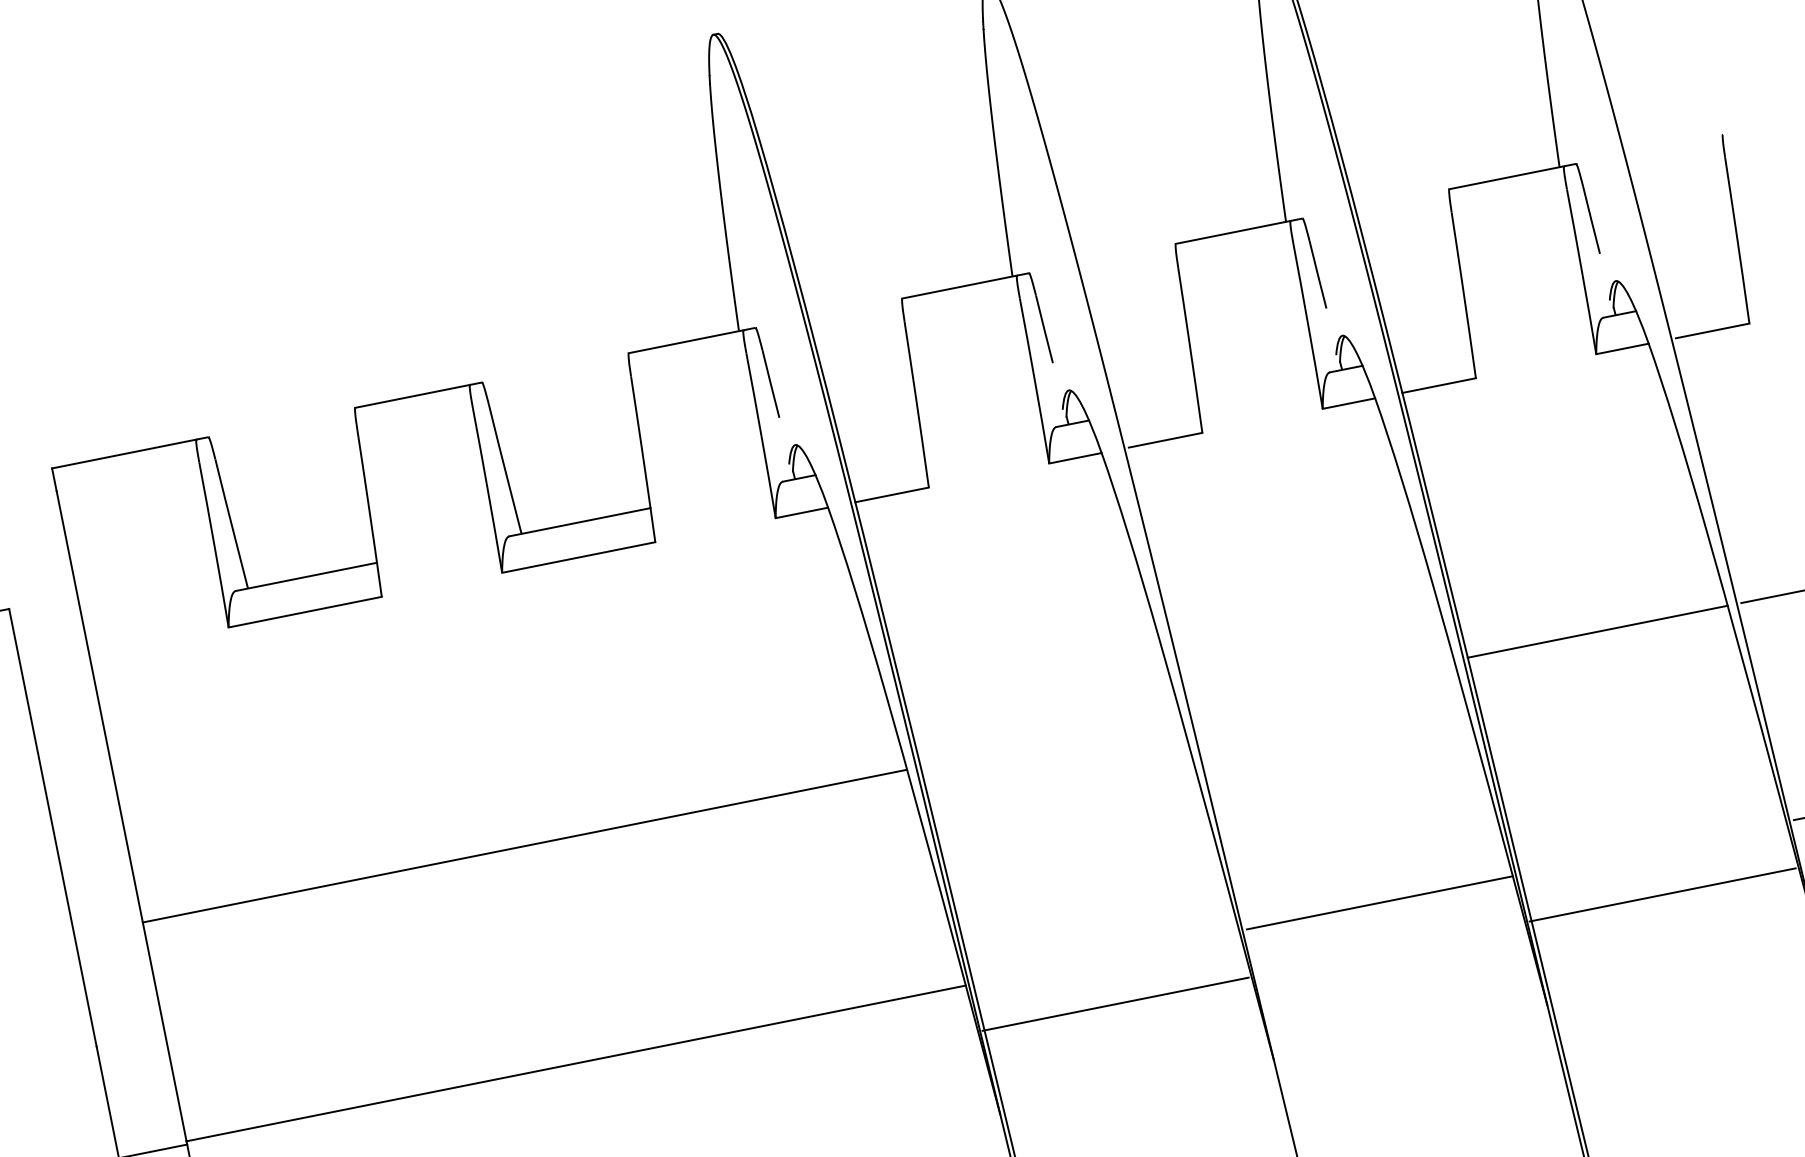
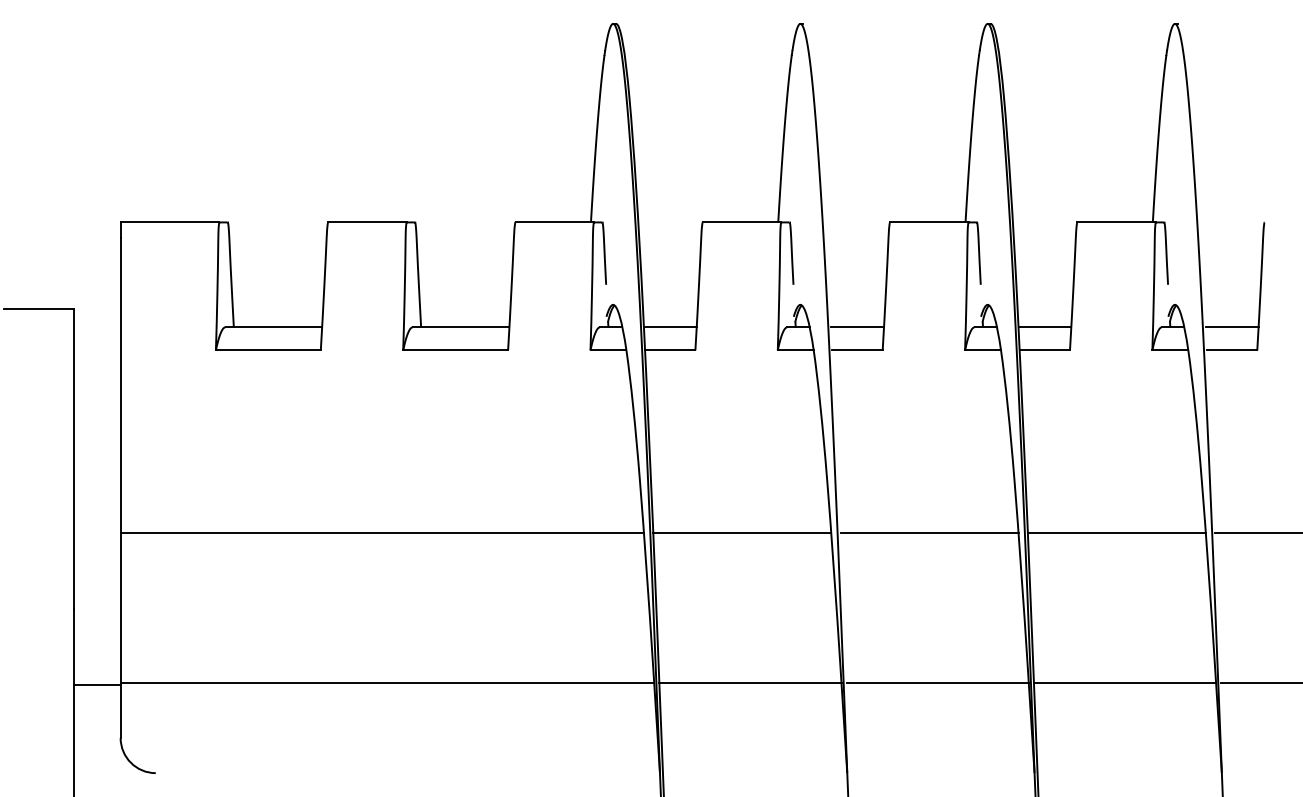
line: (1705, 297) -> (1231, 327), added
line: (1432, 352) -> (1044, 327), added
line: (1158, 406) -> (857, 327), added
line: (884, 461) -> (669, 327), added
line: (1324, 686) -> (929, 533), added
line: (1051, 741) -> (742, 533), added
line: (1662, 895) -> (1124, 683), moved
line: (1115, 1004) -> (750, 683), moved

